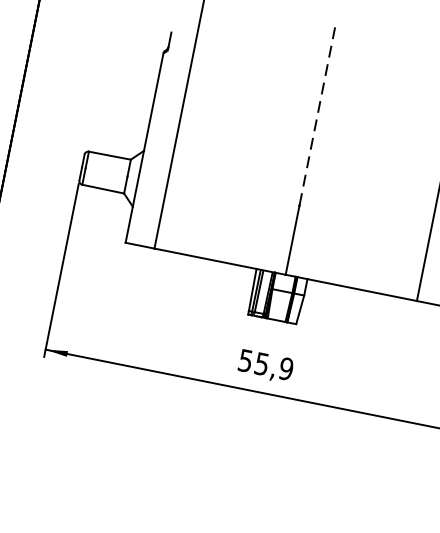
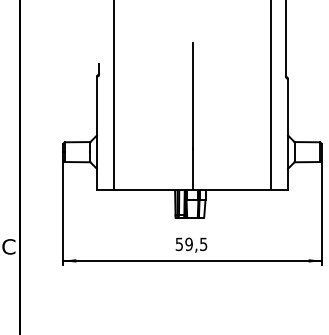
line: (317, 115) -> (192, 95), dashed -> solid
text: (274, 365) -> (196, 243), 55,9 -> 59,5

